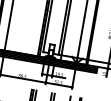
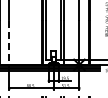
line: (8, 28) -> (9, 43), solid -> dashed

